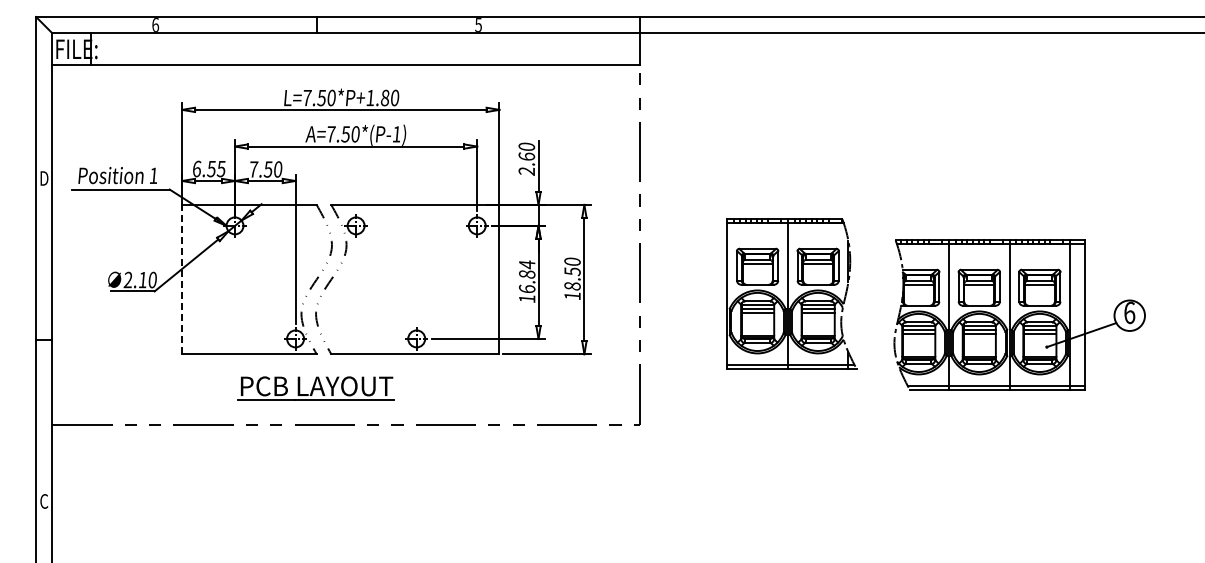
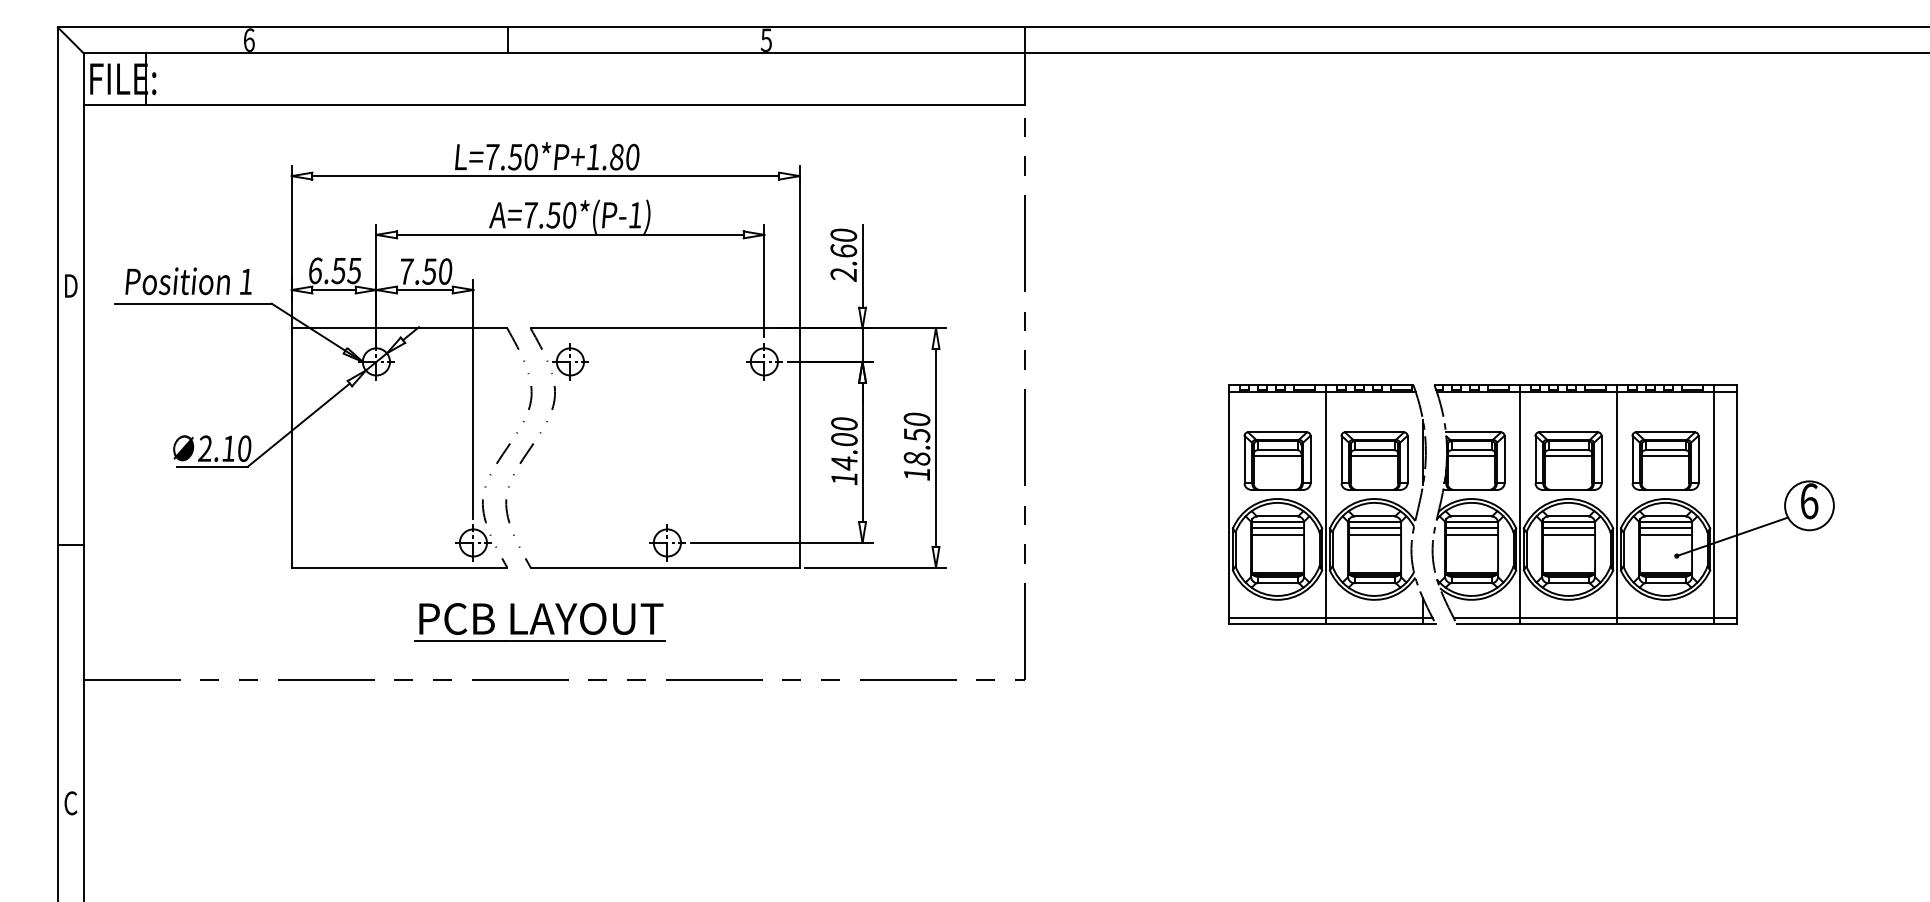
text: (526, 276) -> (843, 442), 16.84 -> 14.00
line: (182, 279) -> (292, 447), dashed -> solid
part: (791, 293) -> (1331, 503), moved
part: (315, 388) -> (538, 622), moved

